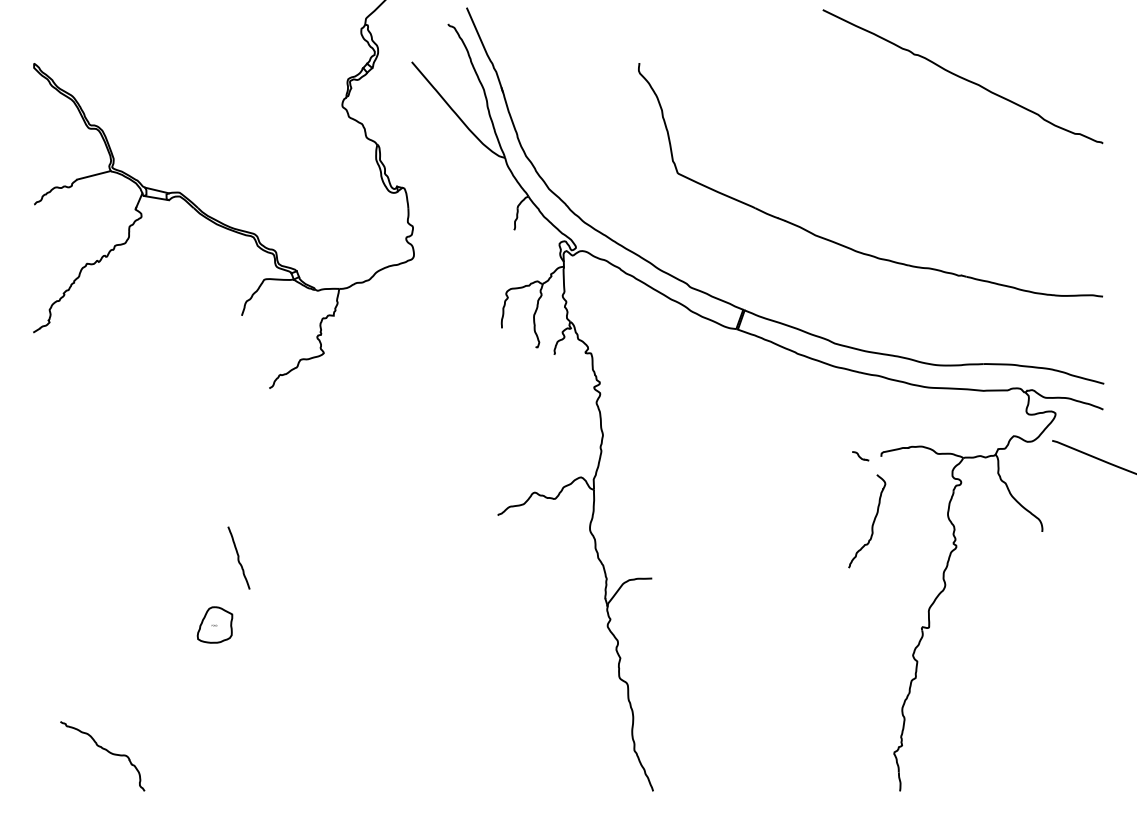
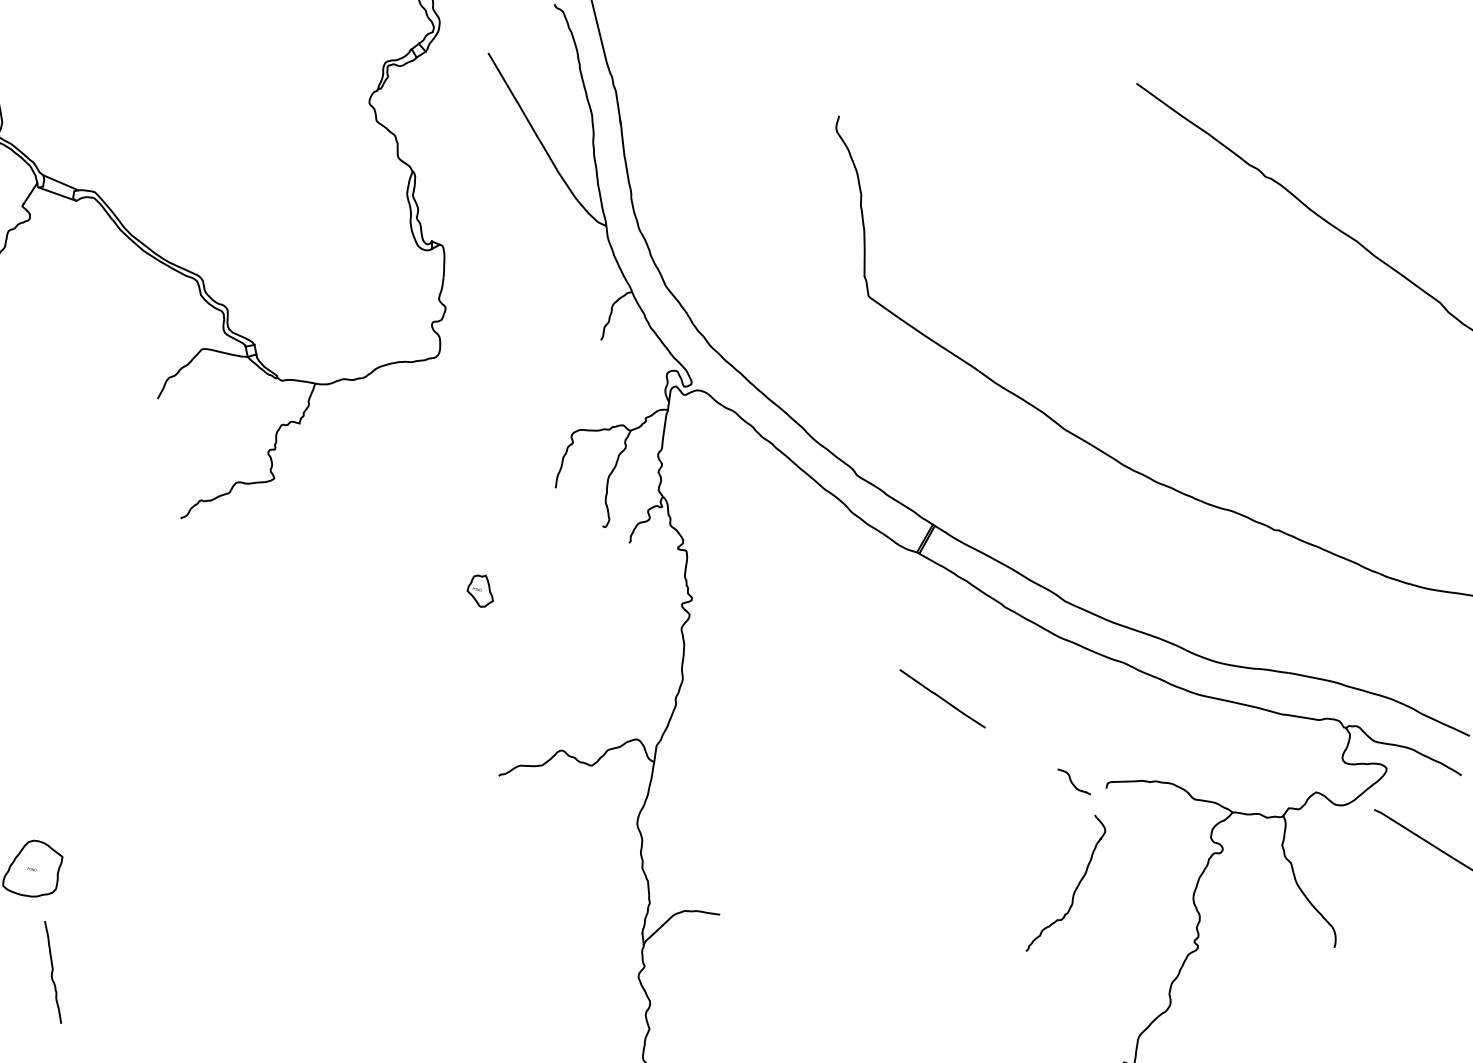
part: (466, 400) -> (481, 589), added
line: (768, 418) -> (942, 699), added
part: (860, 456) -> (1074, 782), size x1.43
curve: (238, 557) -> (52, 971), moved

